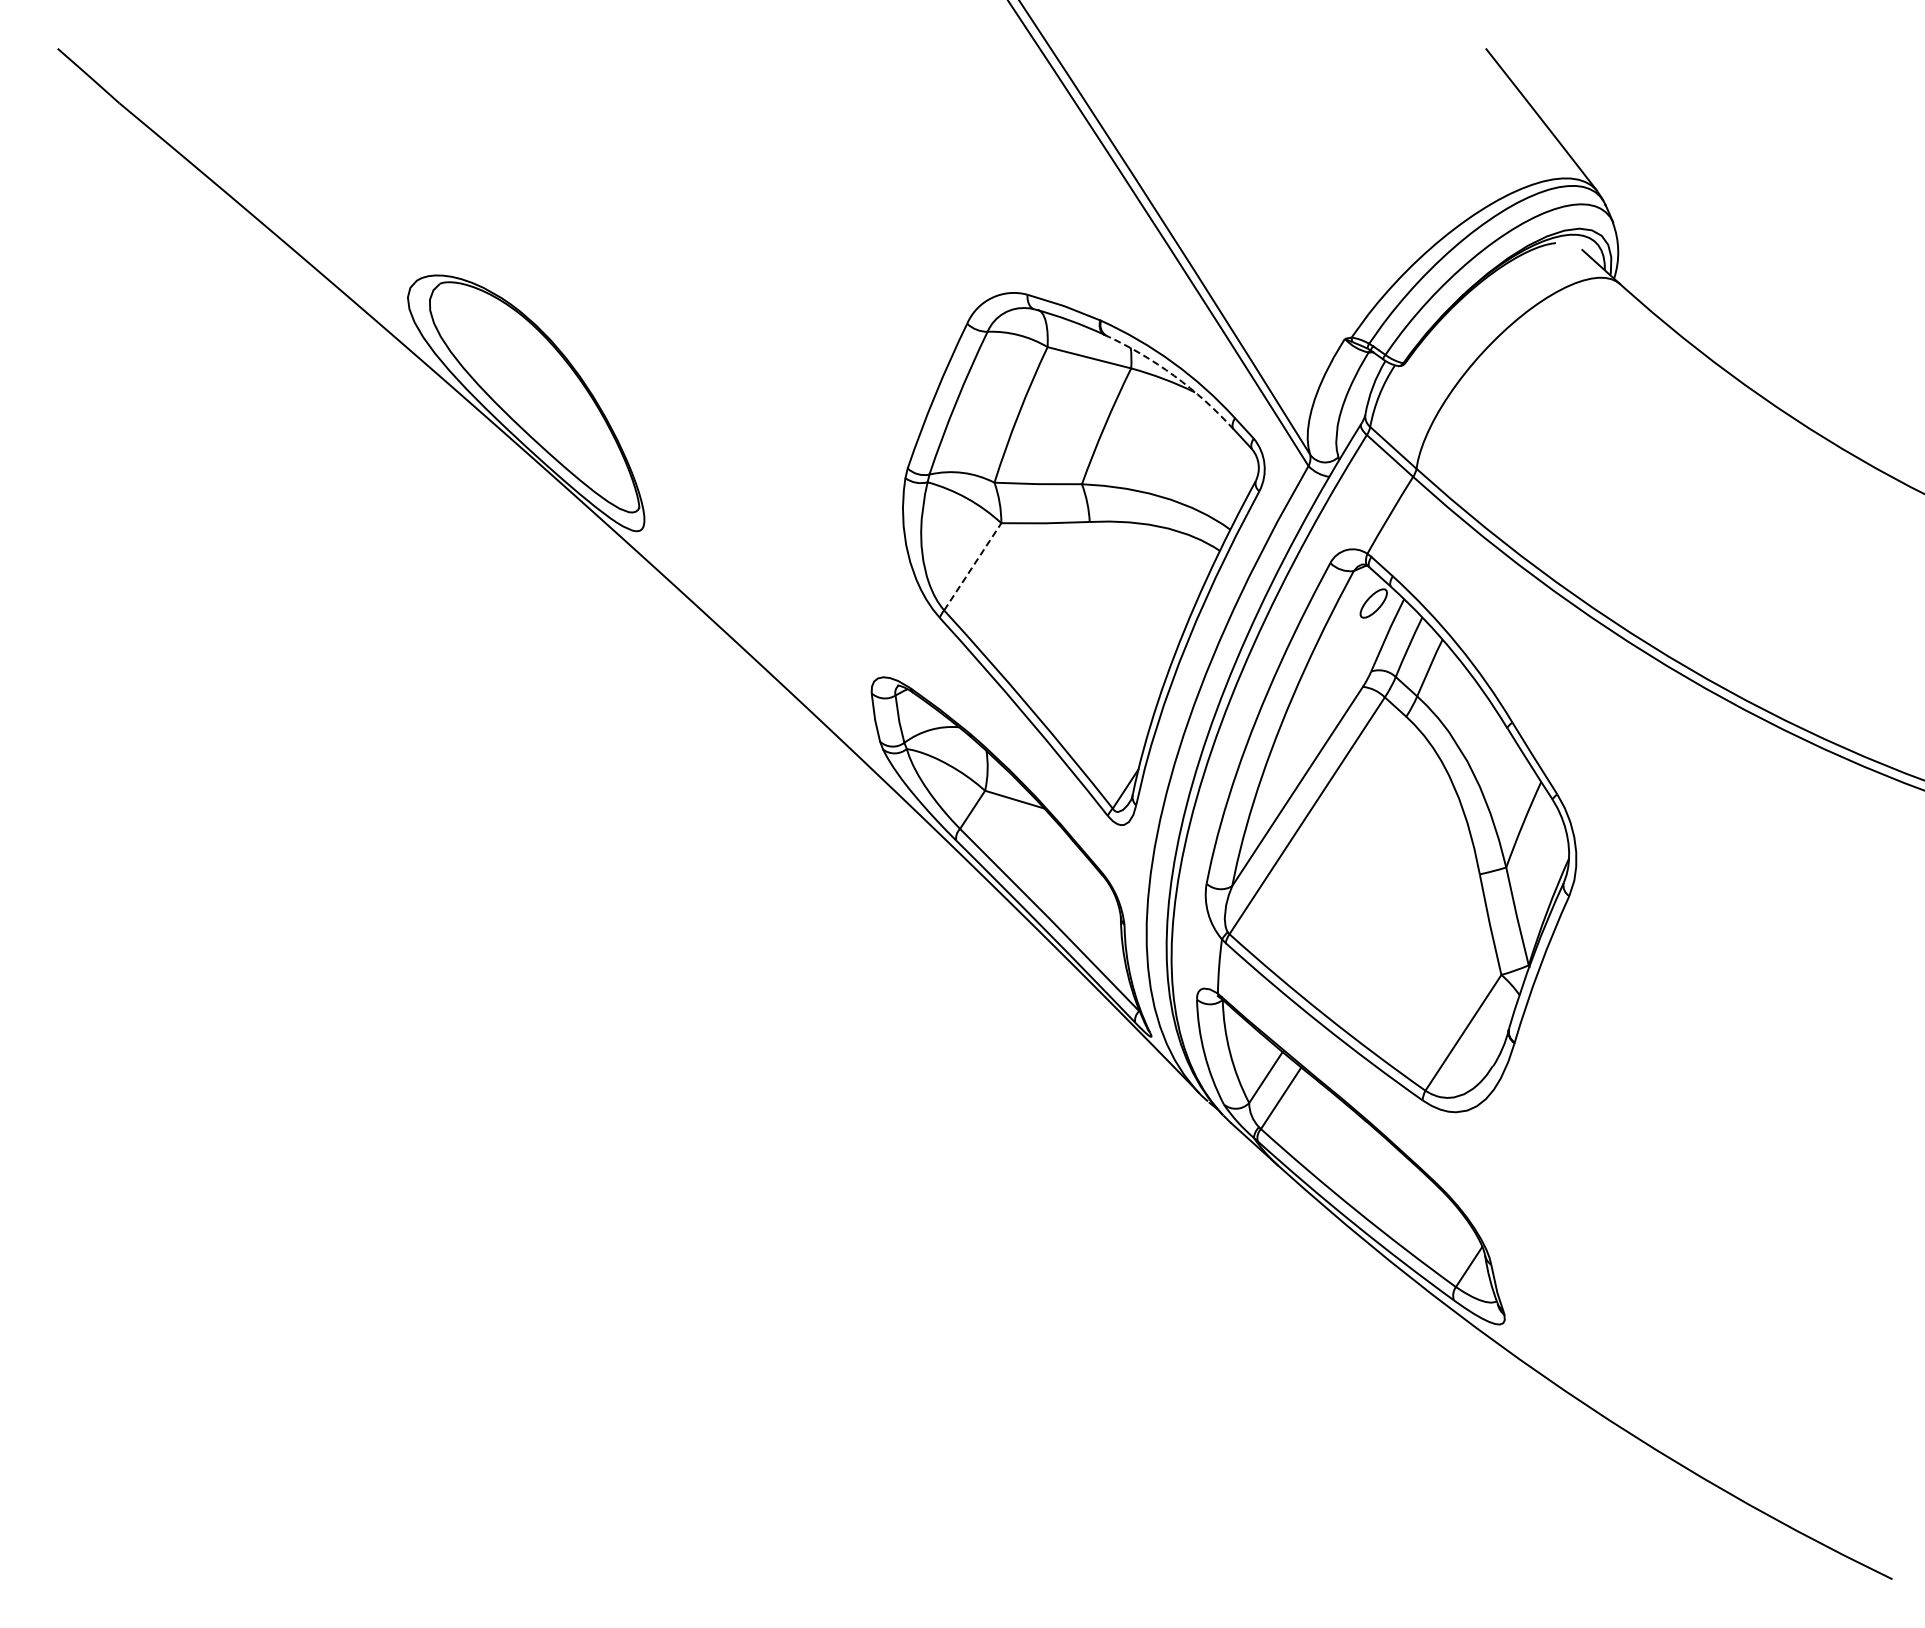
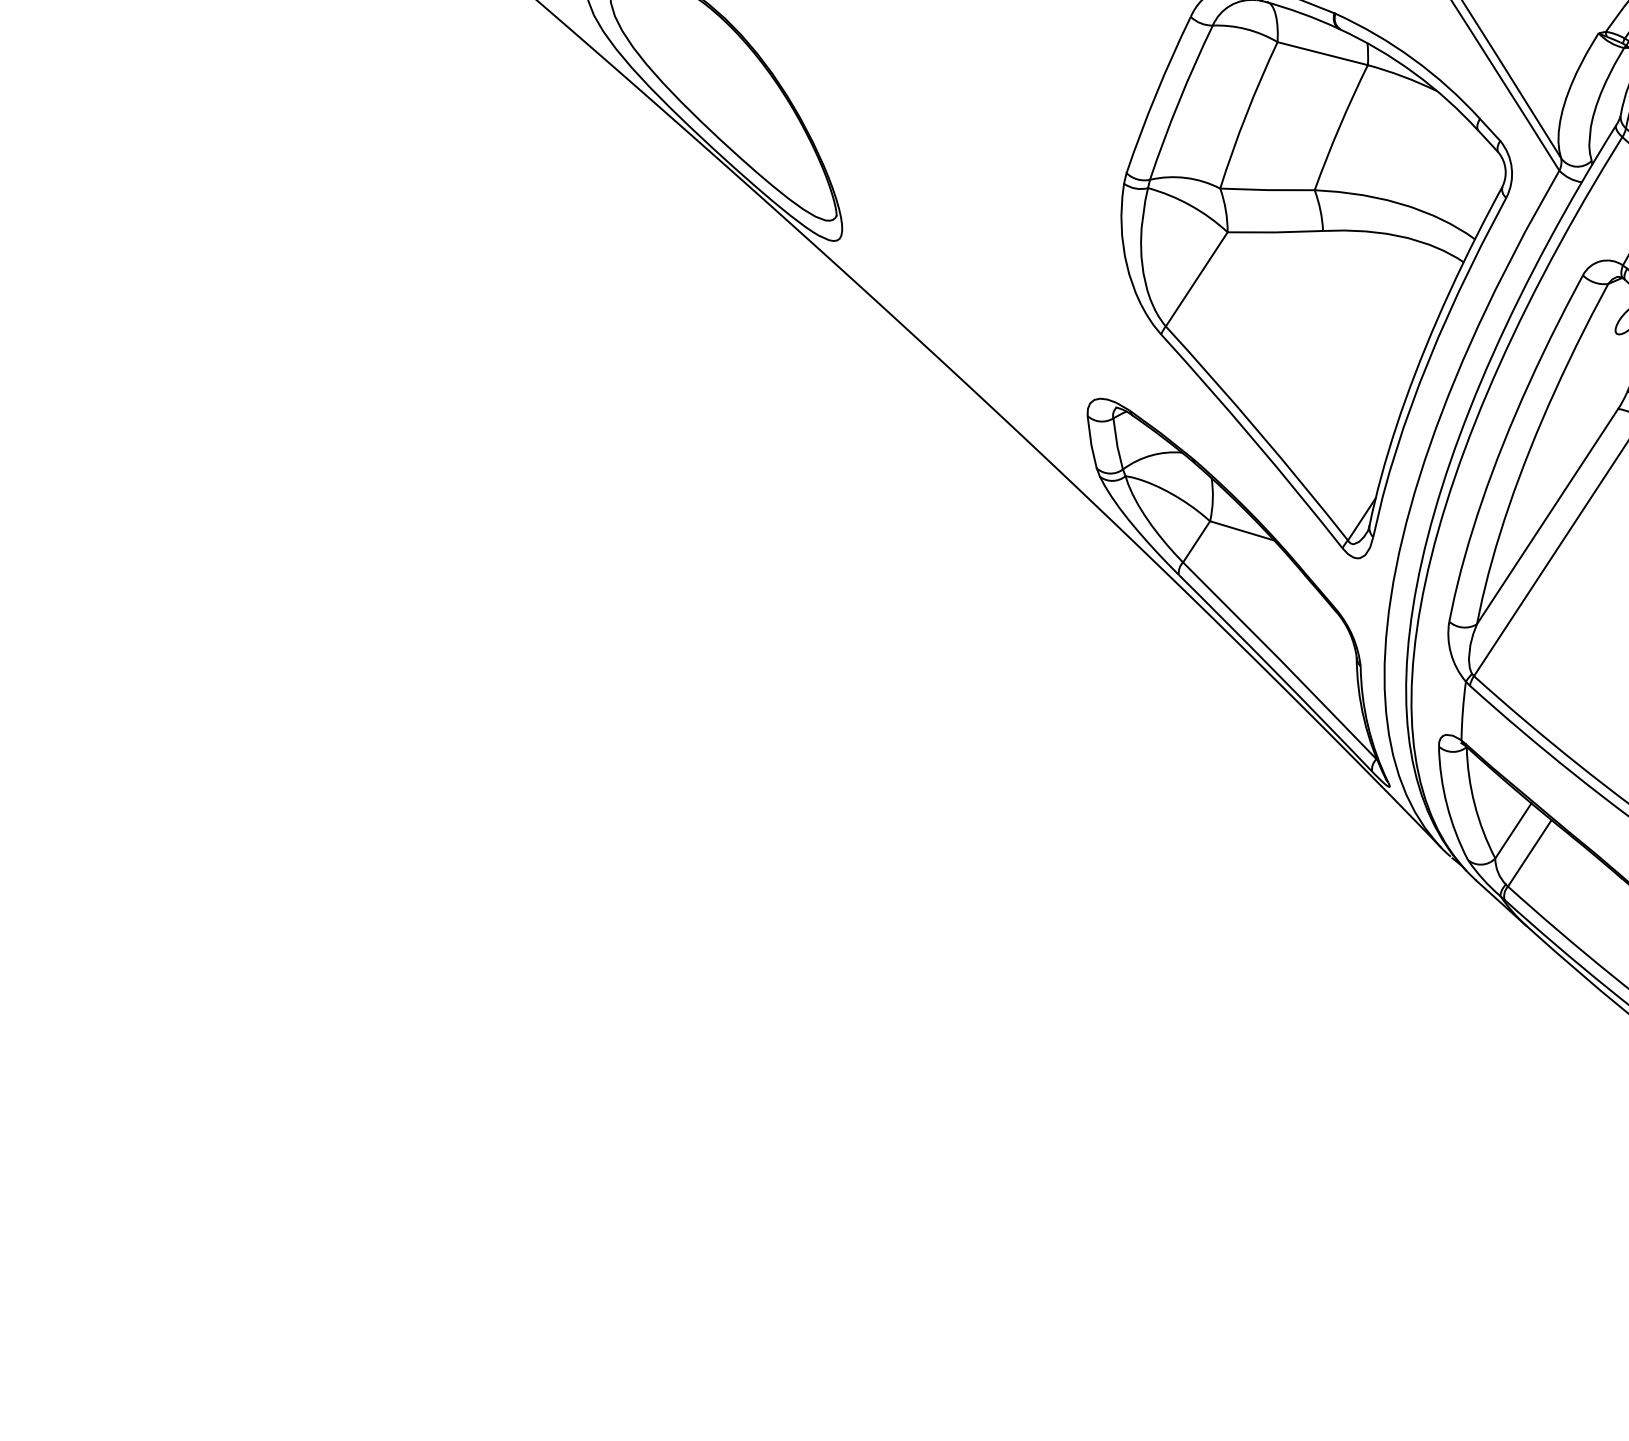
arc: (1174, 375) -> (1414, 72), dashed -> solid
line: (973, 566) -> (1197, 279), dashed -> solid

